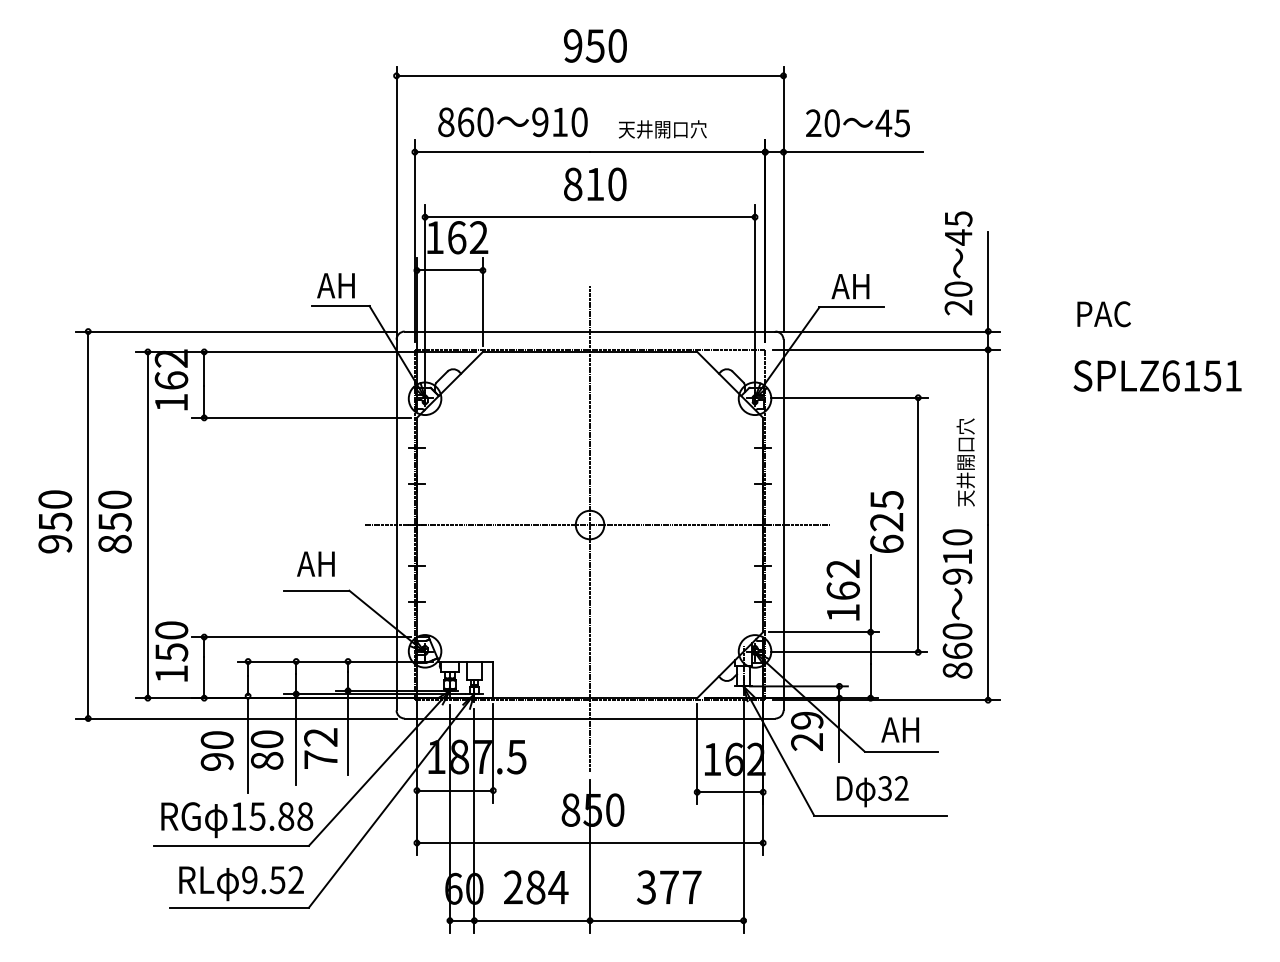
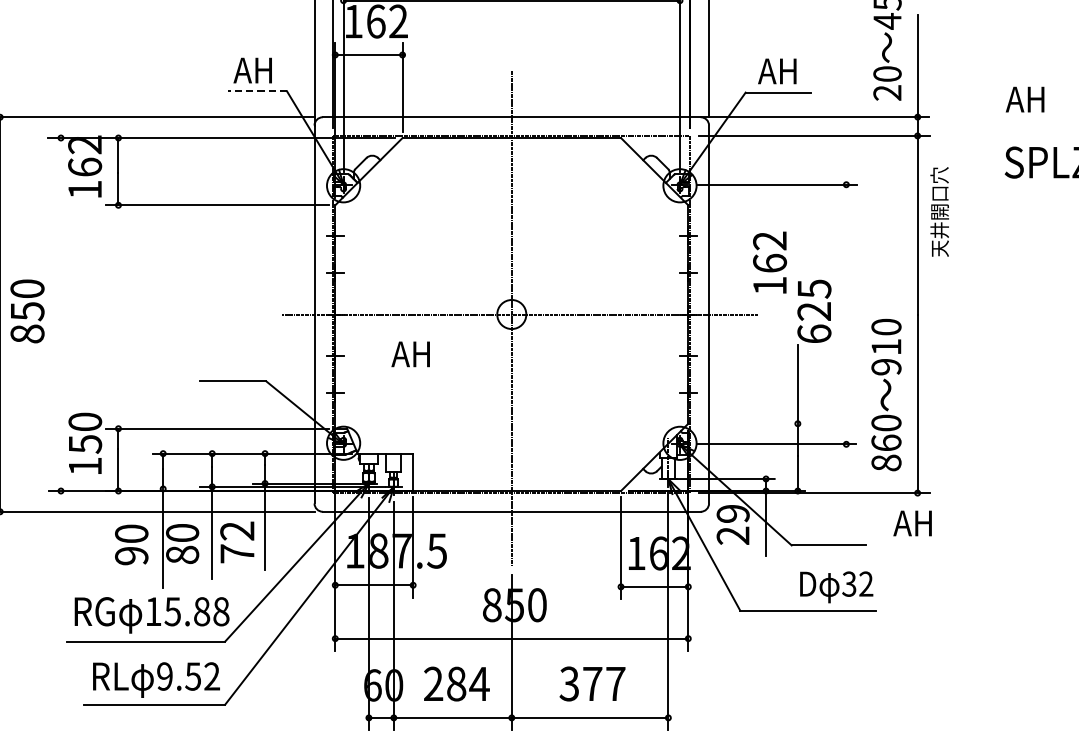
line: (340, 306) -> (257, 91), solid -> dashed
text: (1102, 314) -> (1034, 99), PAC -> AH
text: (965, 462) -> (939, 212), moved
line: (147, 524) -> (60, 313), removed
line: (918, 524) -> (846, 313), removed
text: (315, 563) -> (410, 353), moved
text: (842, 589) -> (769, 261), moved
line: (823, 632) -> (749, 424), removed
text: (900, 729) -> (912, 522), moved
text: (872, 791) -> (836, 587), moved

